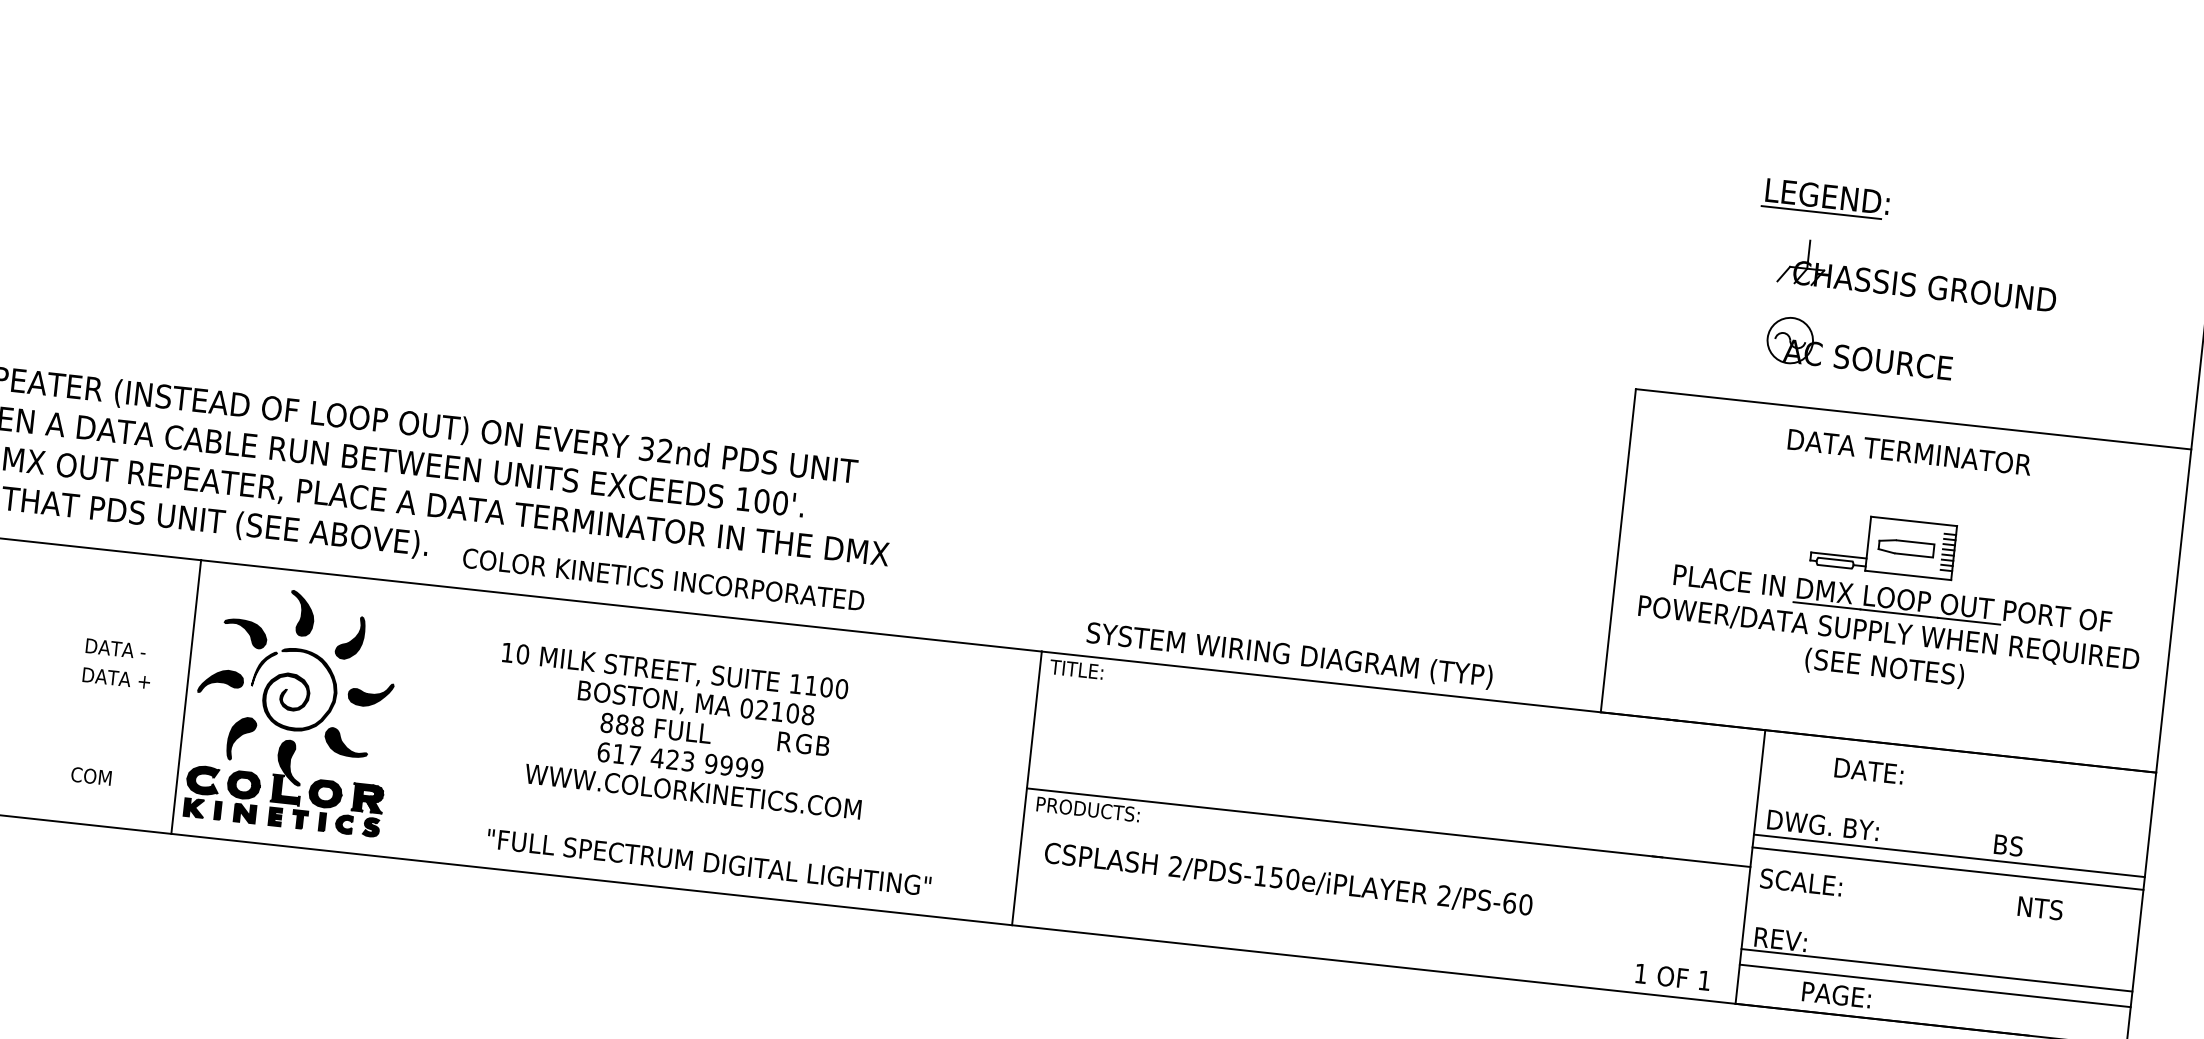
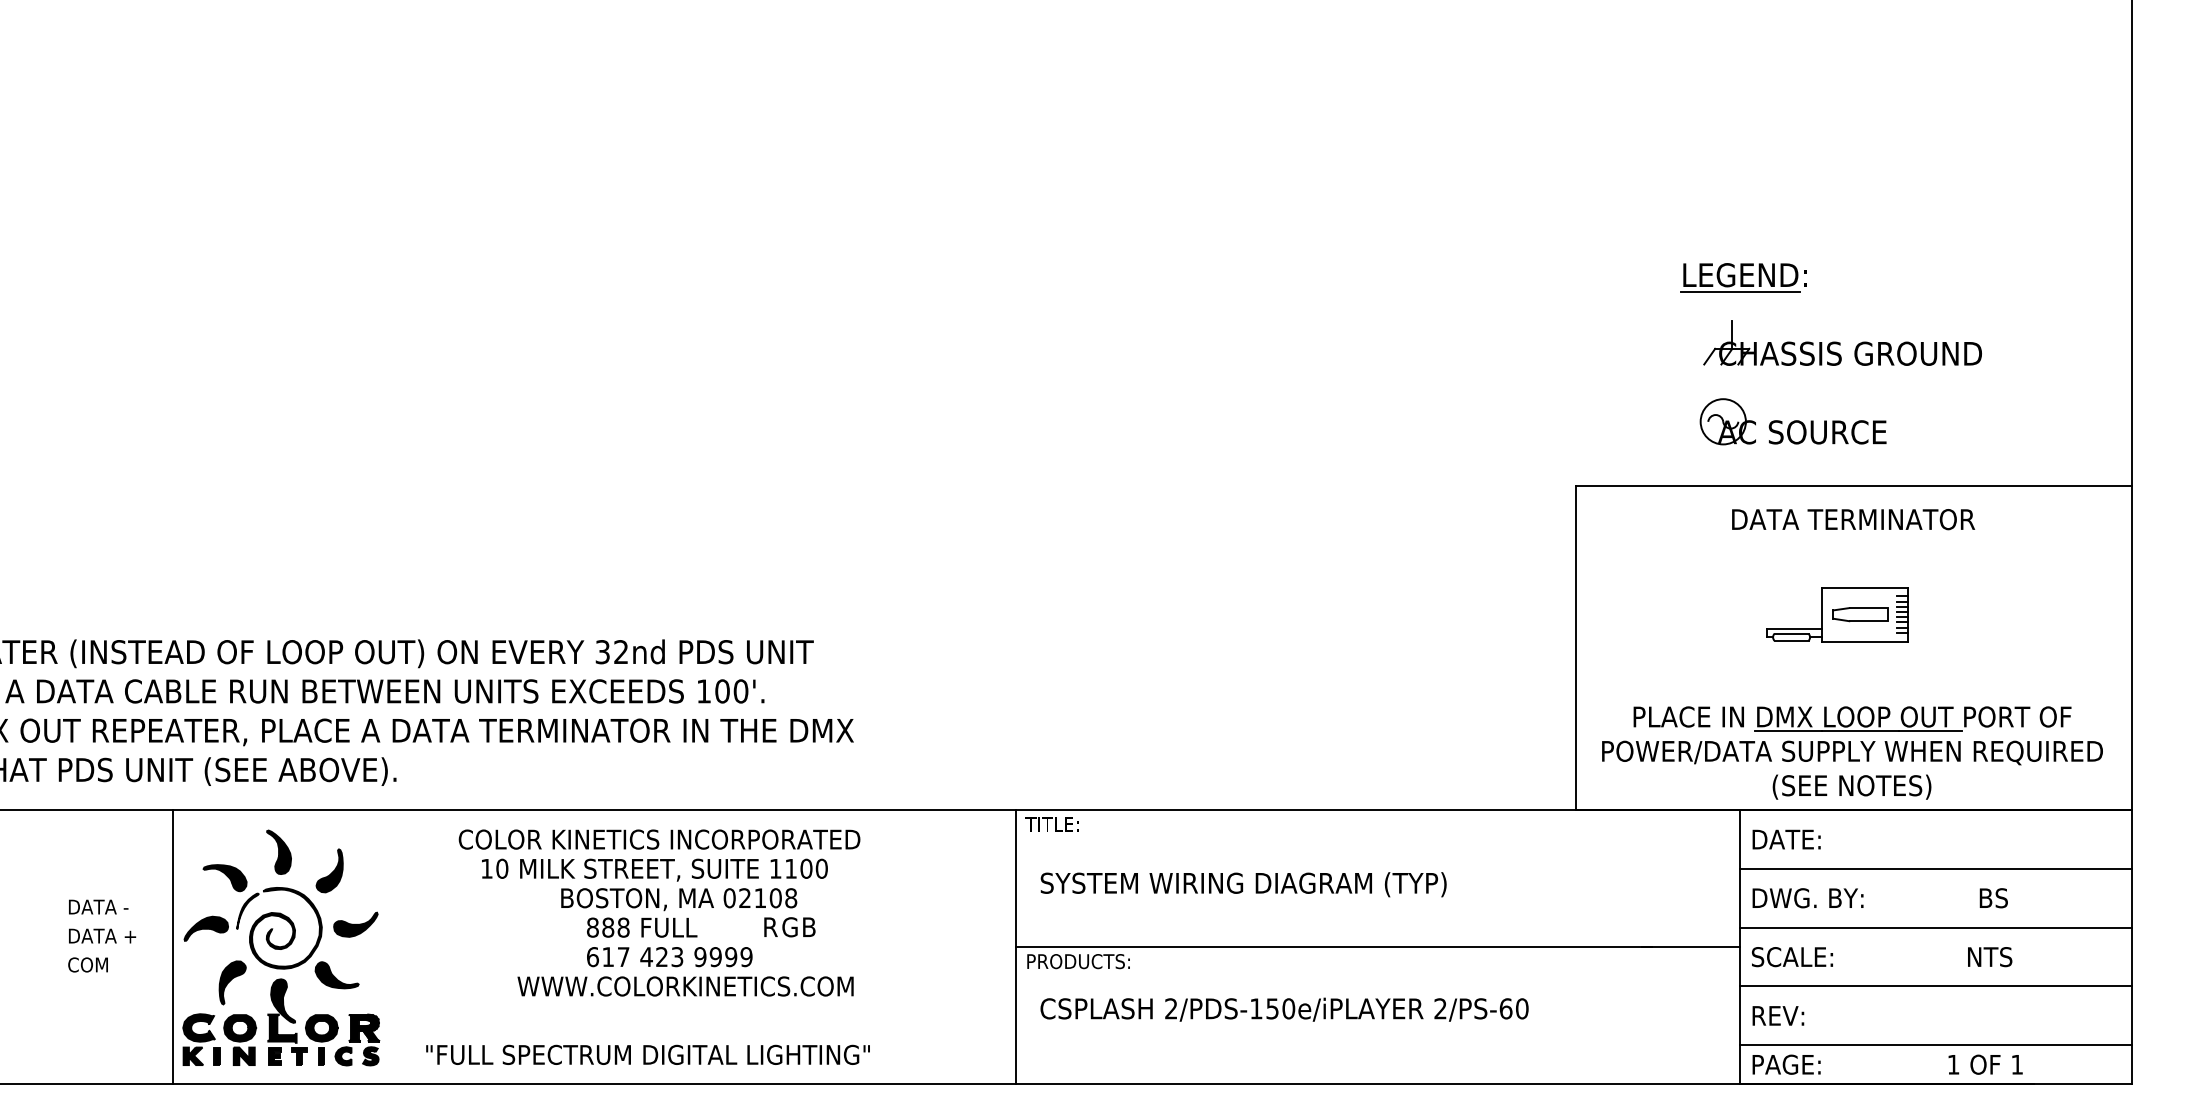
text: (663, 579) -> (659, 839), moved
part: (1888, 633) -> (1852, 752), moved
text: (1289, 655) -> (1243, 884), moved
text: (1868, 771) -> (1786, 839), moved
text: (90, 775) -> (87, 964), moved
line: (1949, 855) -> (1936, 868), moved
text: (708, 862) -> (647, 1054), moved
text: (2040, 908) -> (1990, 957), moved
line: (1937, 970) -> (1936, 986), moved
text: (1672, 976) -> (1985, 1064), moved
text: (1836, 994) -> (1786, 1064), moved

